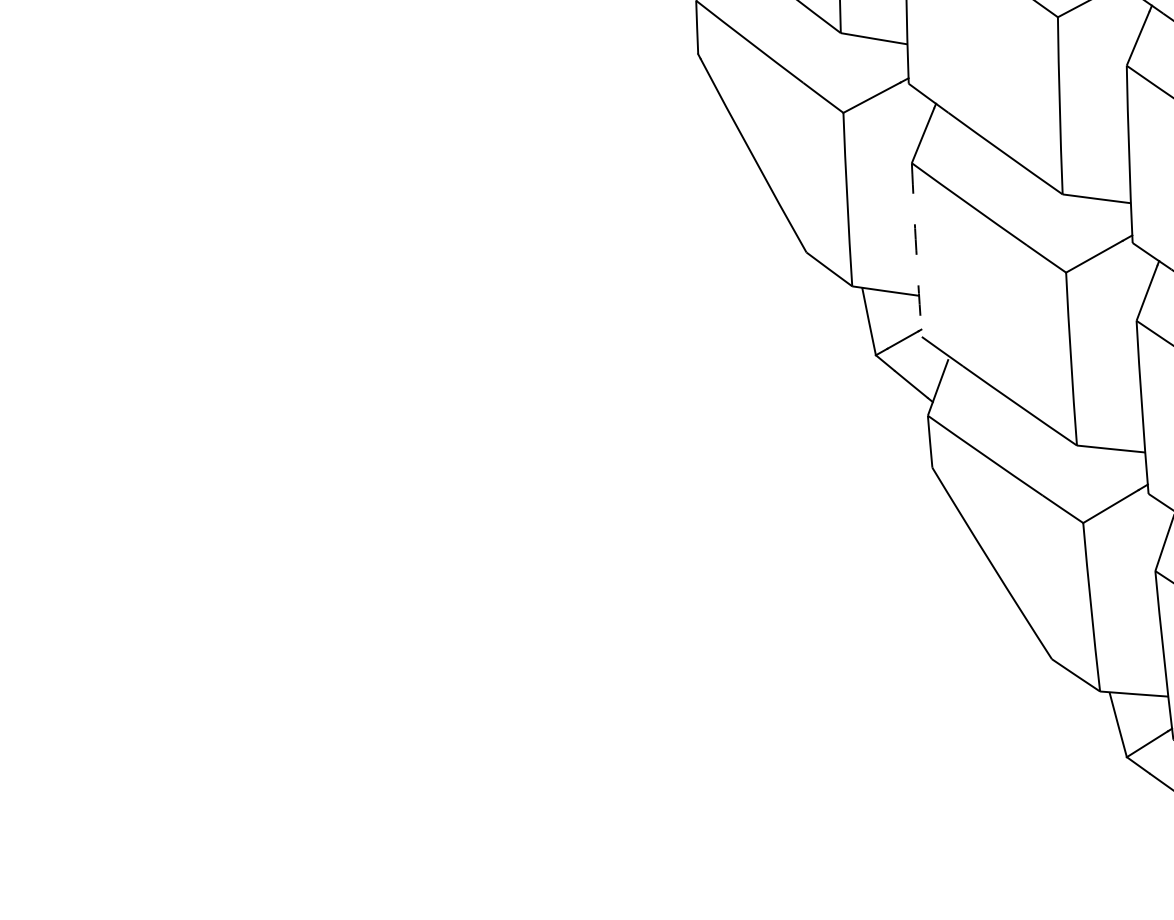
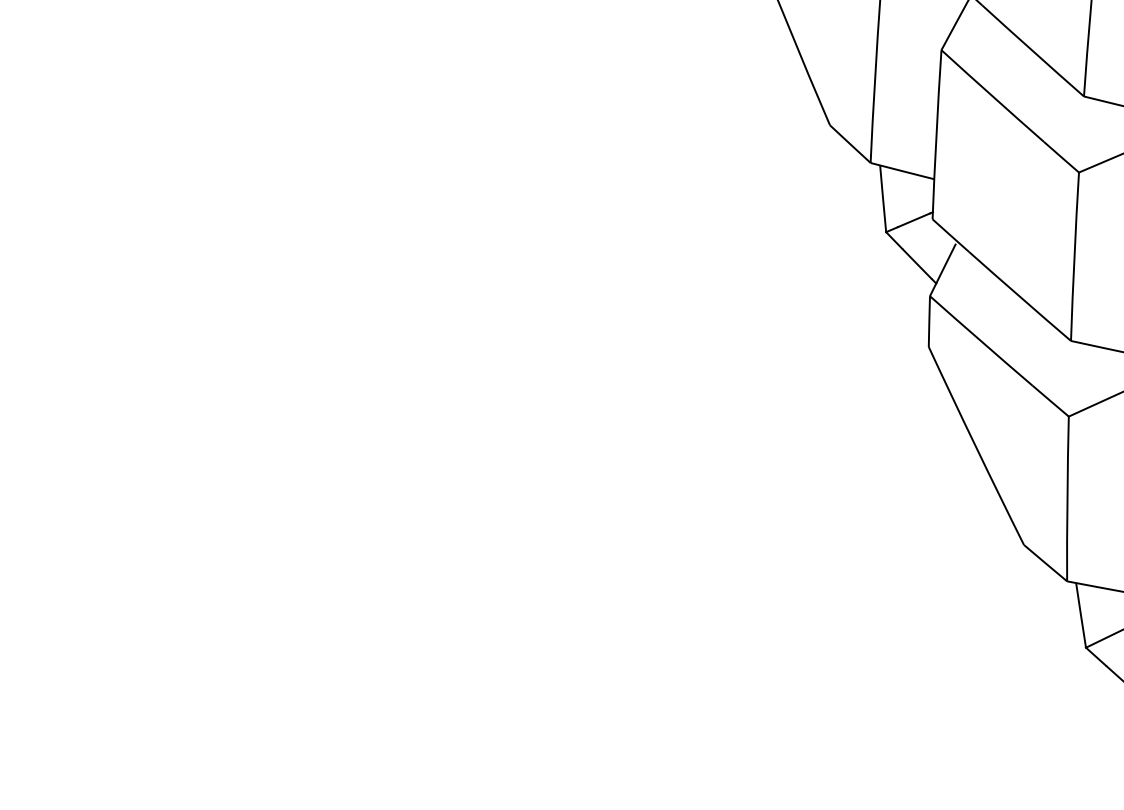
arc: (916, 250) -> (936, 135), dashed -> solid

